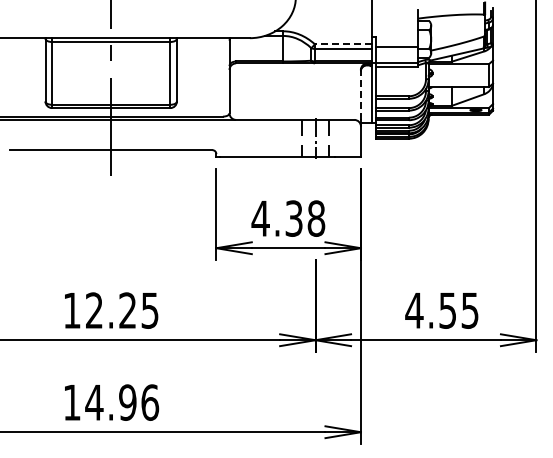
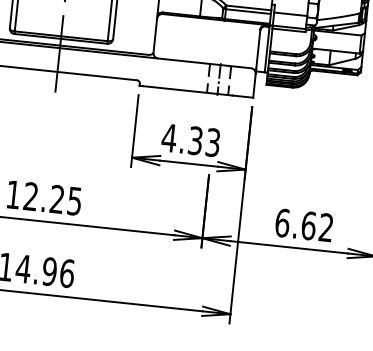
line: (343, 44) -> (248, 8), dashed -> solid
line: (360, 95) -> (257, 49), dashed -> solid
text: (316, 218) -> (213, 142), 4.38 -> 4.33
text: (441, 310) -> (303, 225), 4.55 -> 6.62

